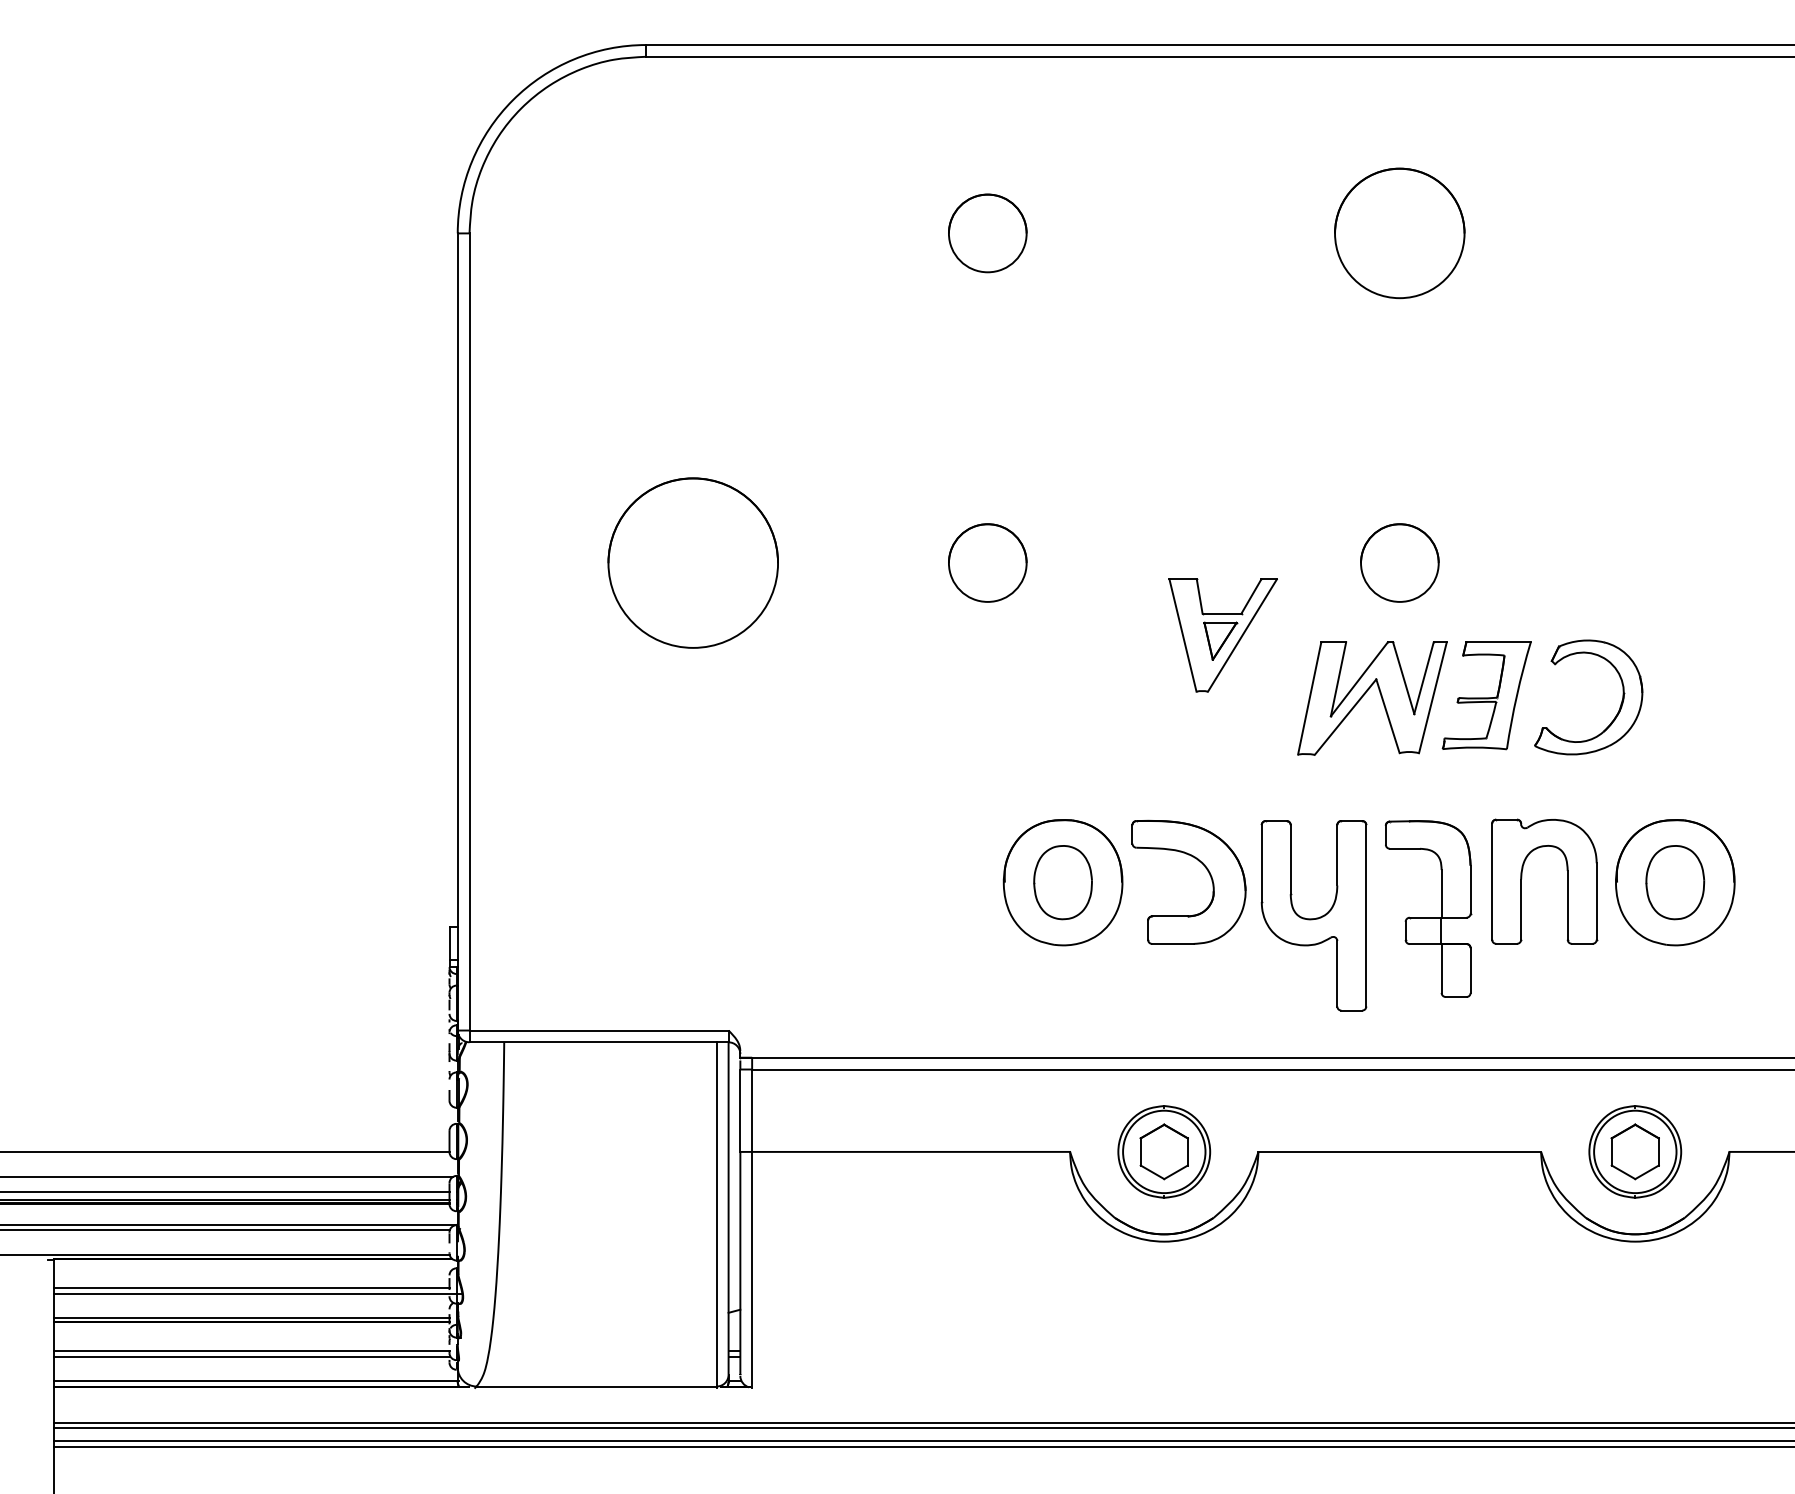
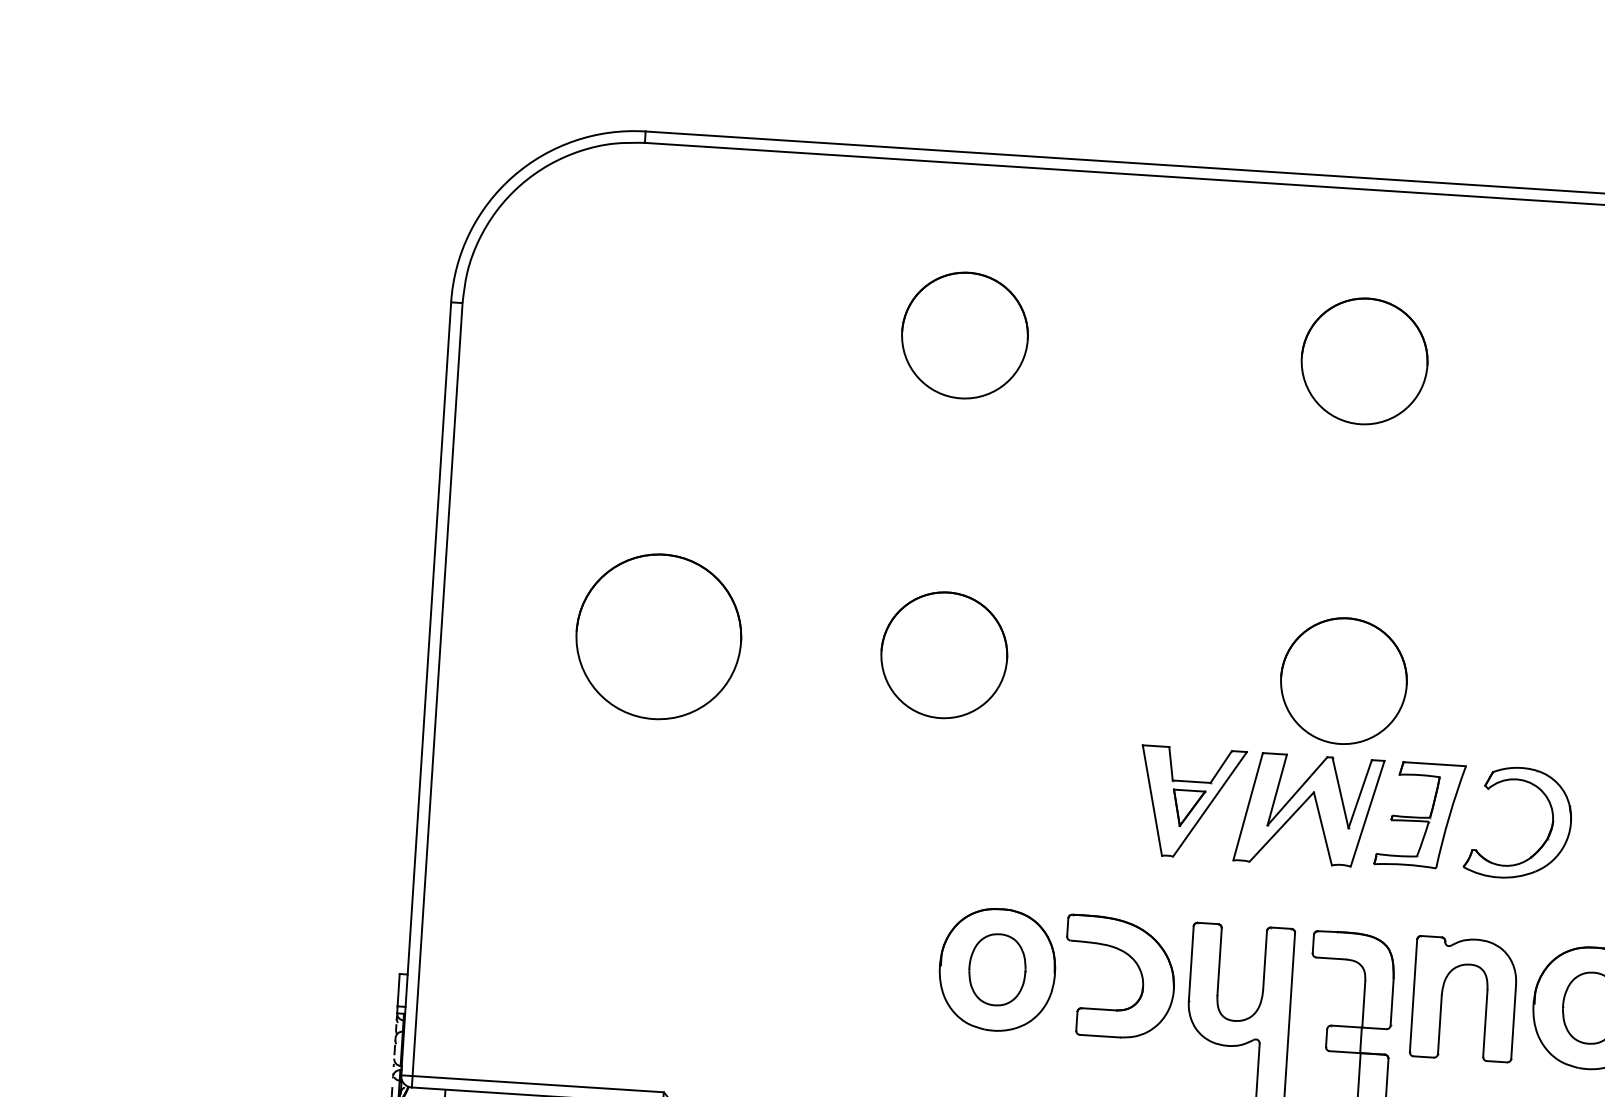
part: (987, 233) -> (964, 335), size x1.67
circle: (987, 562) -> (944, 654), size x1.67
circle: (1399, 562) -> (1343, 680), size x1.67
part: (1222, 635) -> (1190, 803), moved

